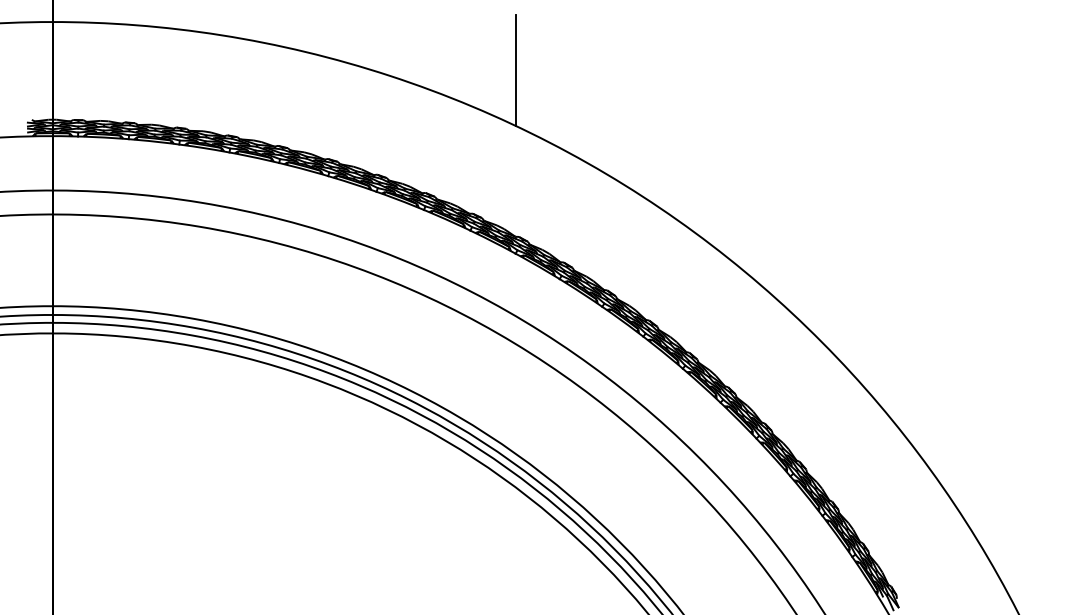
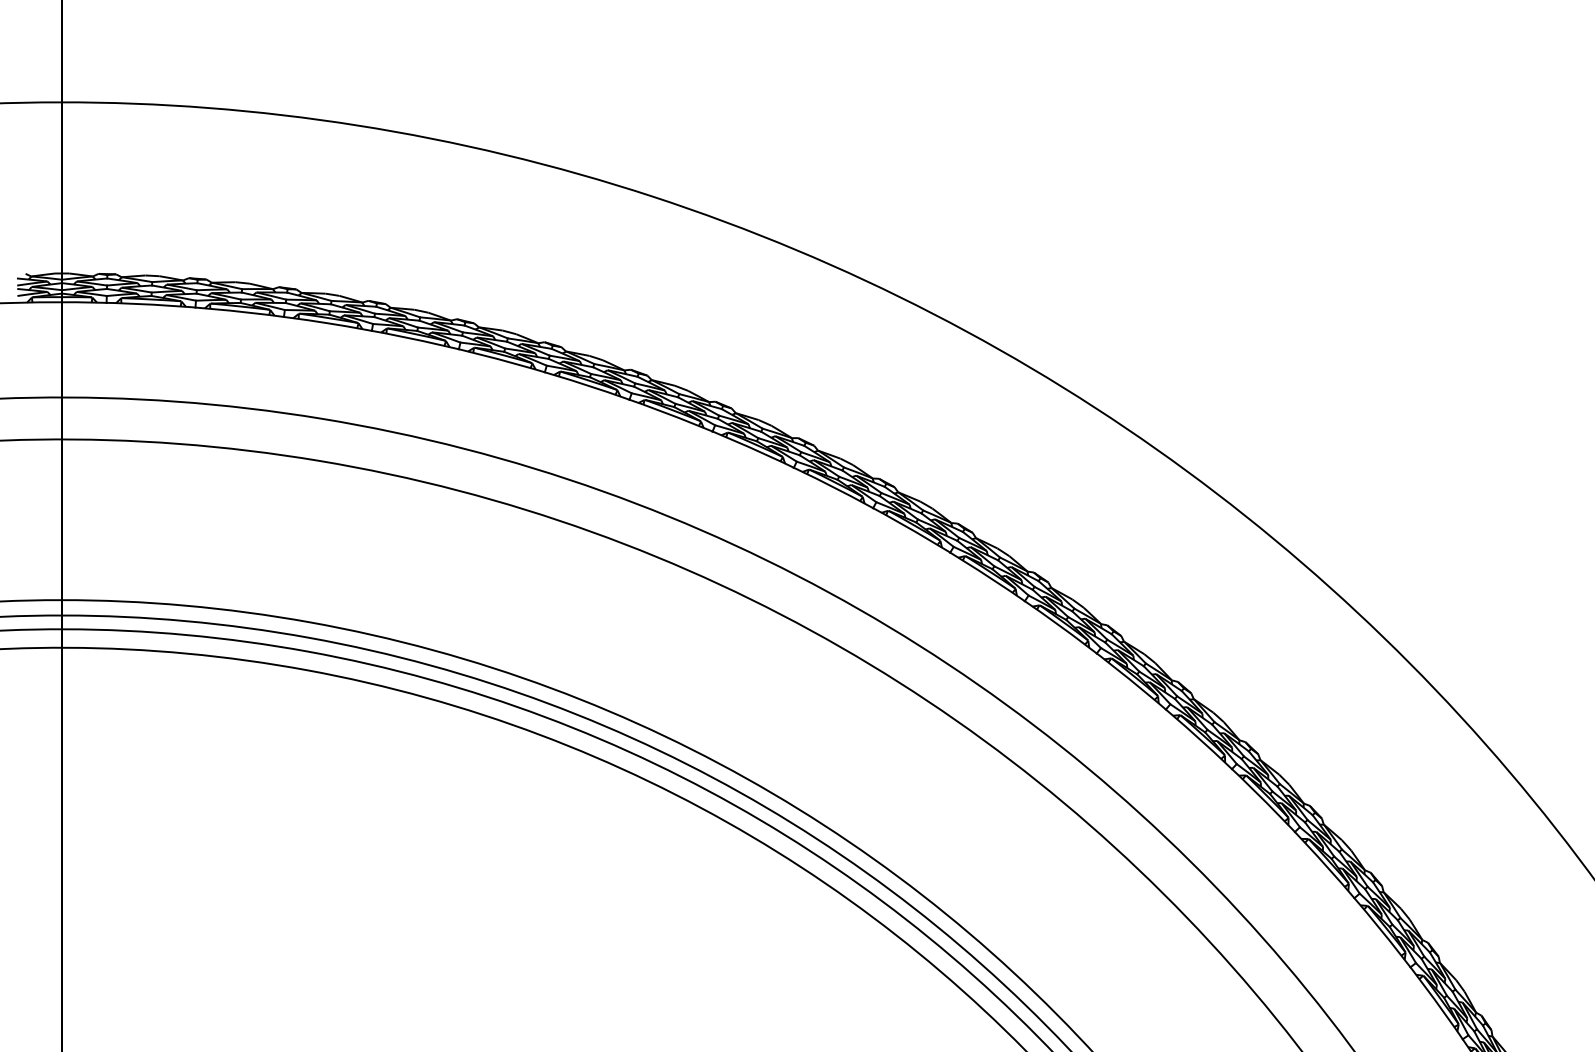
line: (516, 70) -> (874, 187), removed

